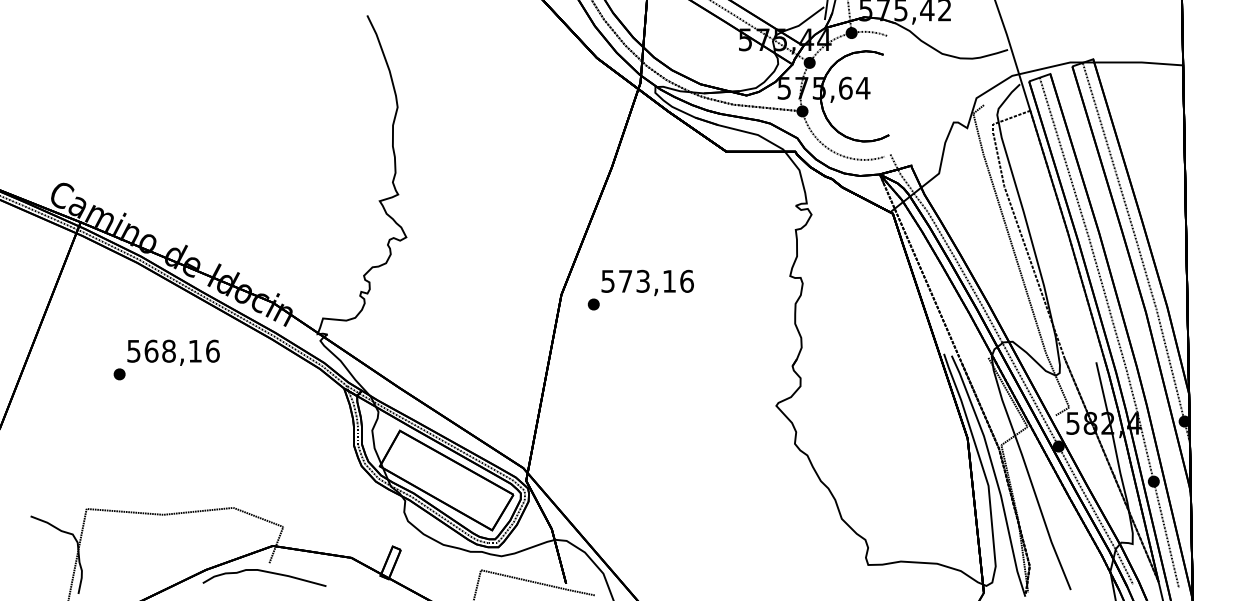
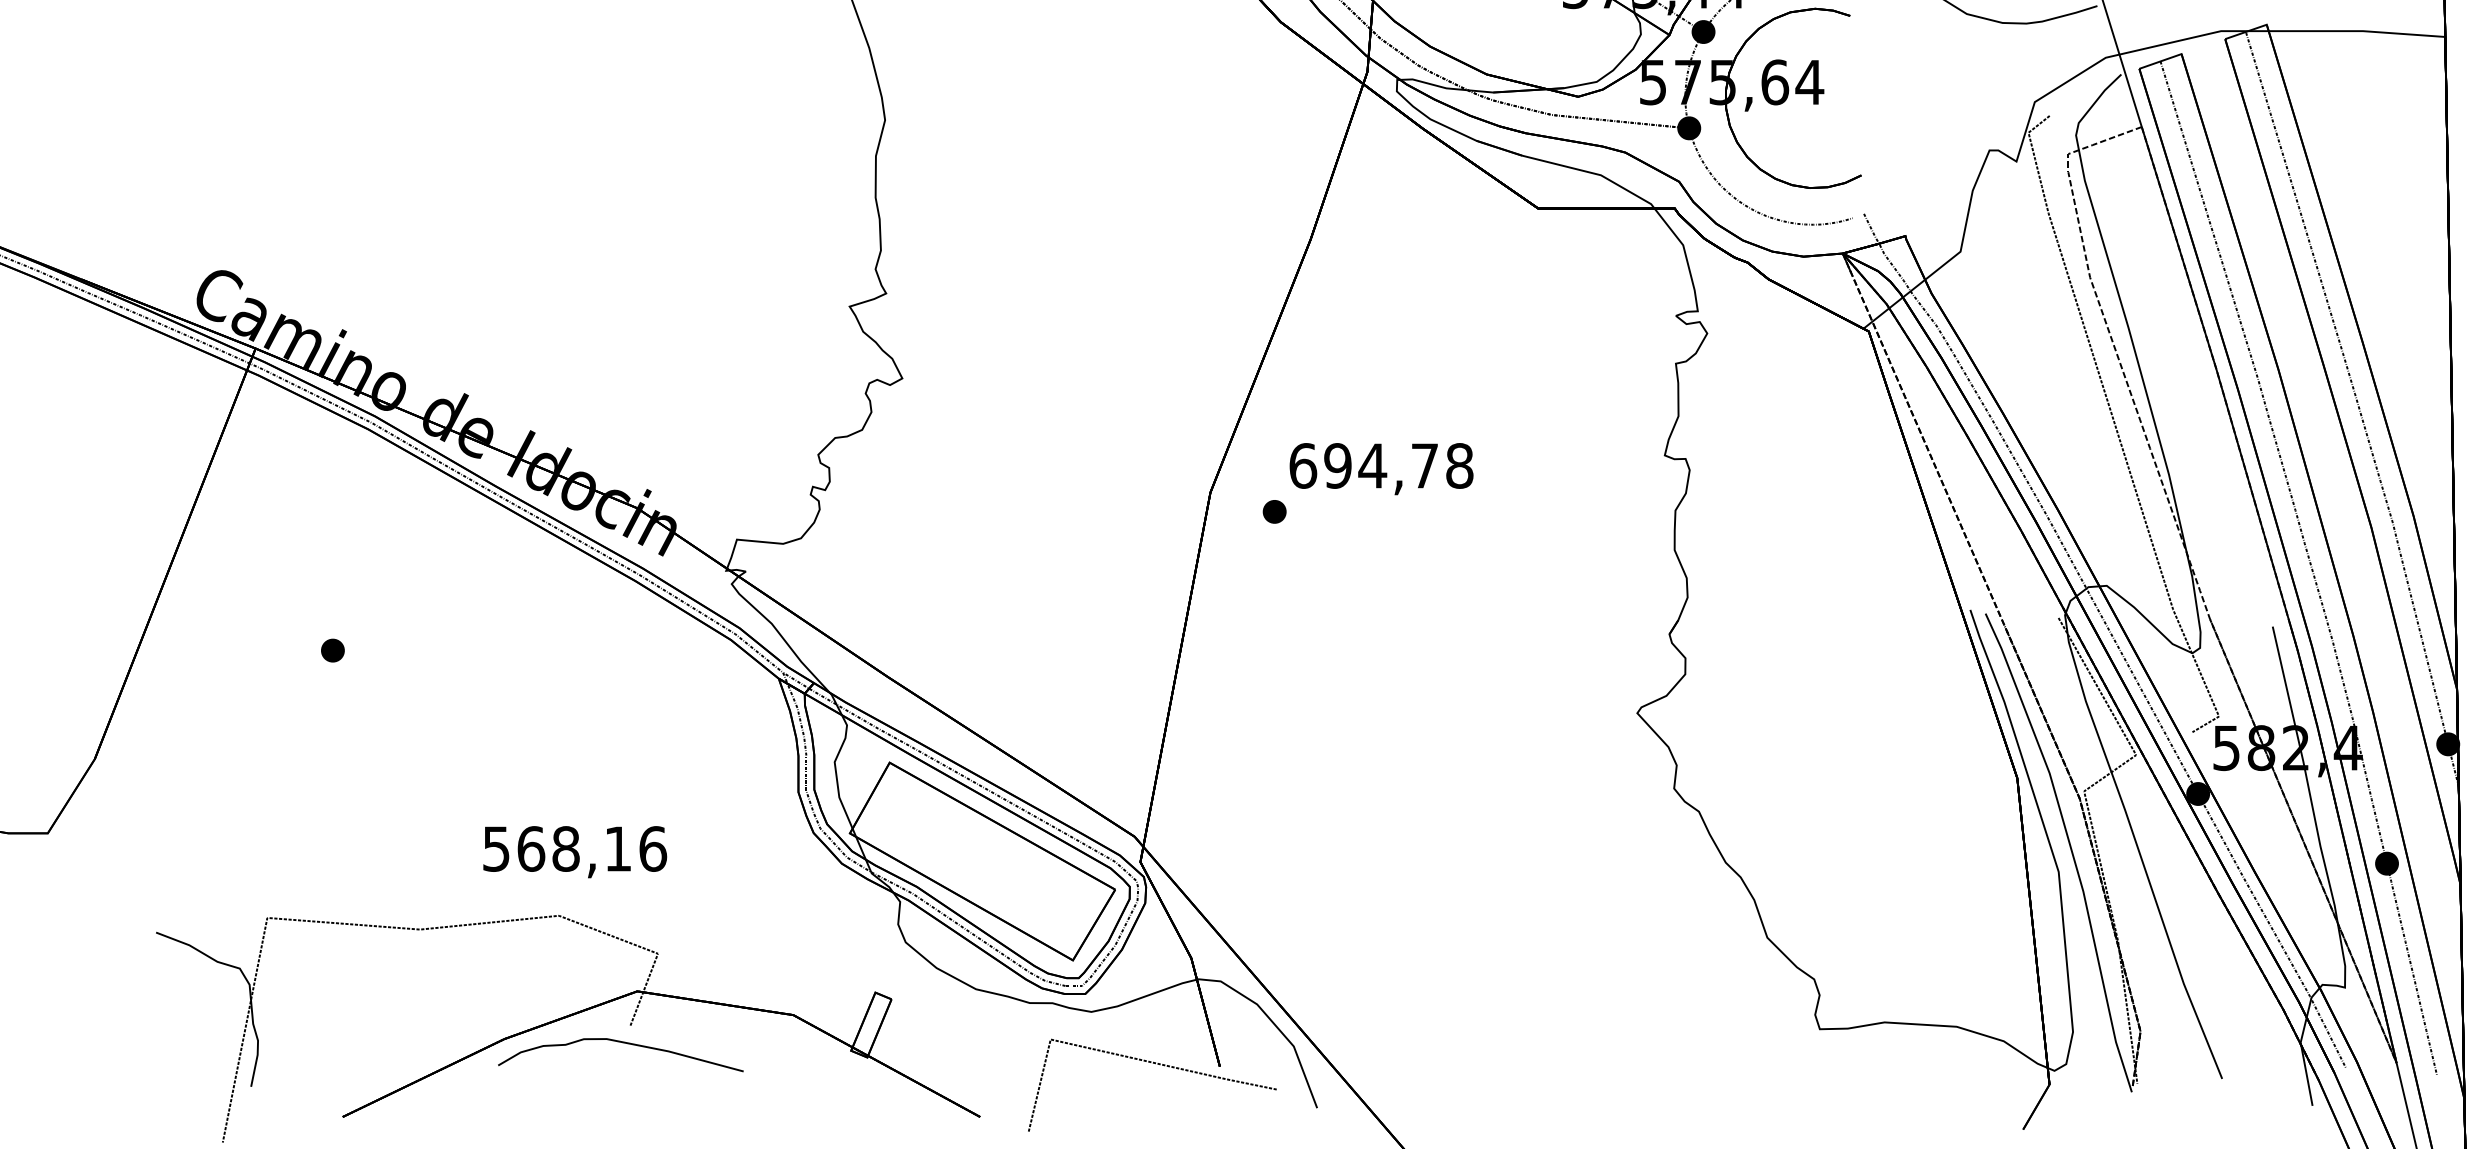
text: (647, 280) -> (1381, 464), 573,16 -> 694,78
text: (173, 352) -> (574, 851), moved

